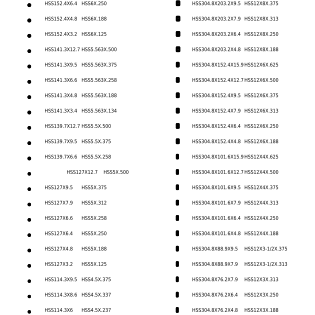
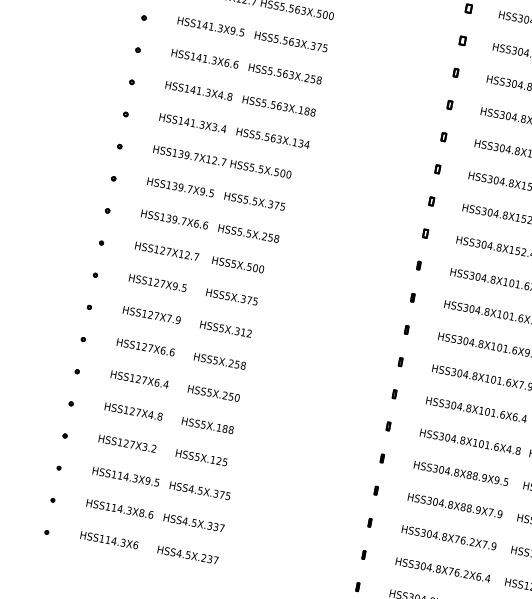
text: (97, 171) -> (199, 256), moved

